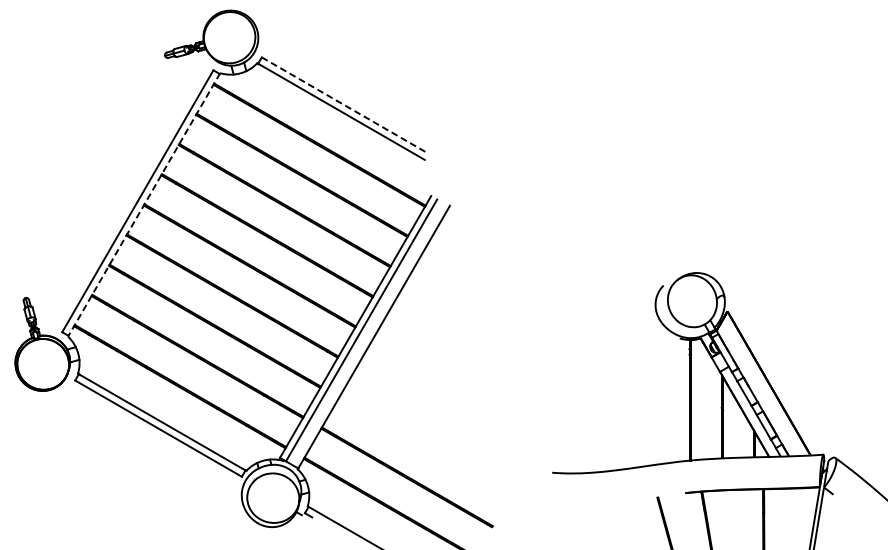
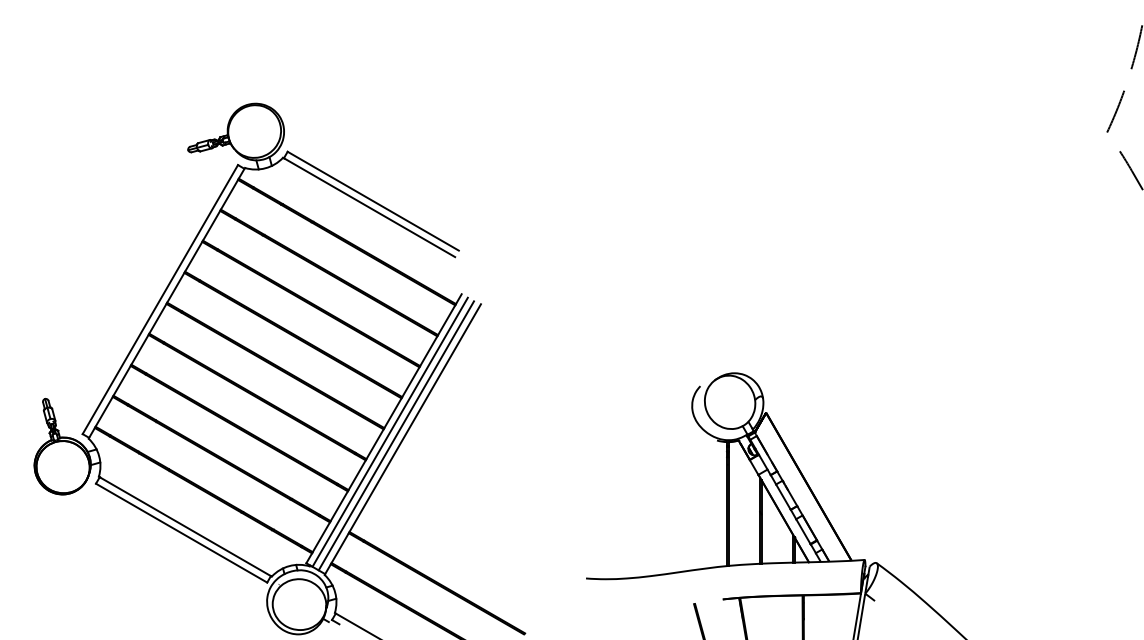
line: (345, 105) -> (373, 201), dashed -> solid
line: (143, 205) -> (166, 303), dashed -> solid
line: (367, 333) -> (396, 435), added

